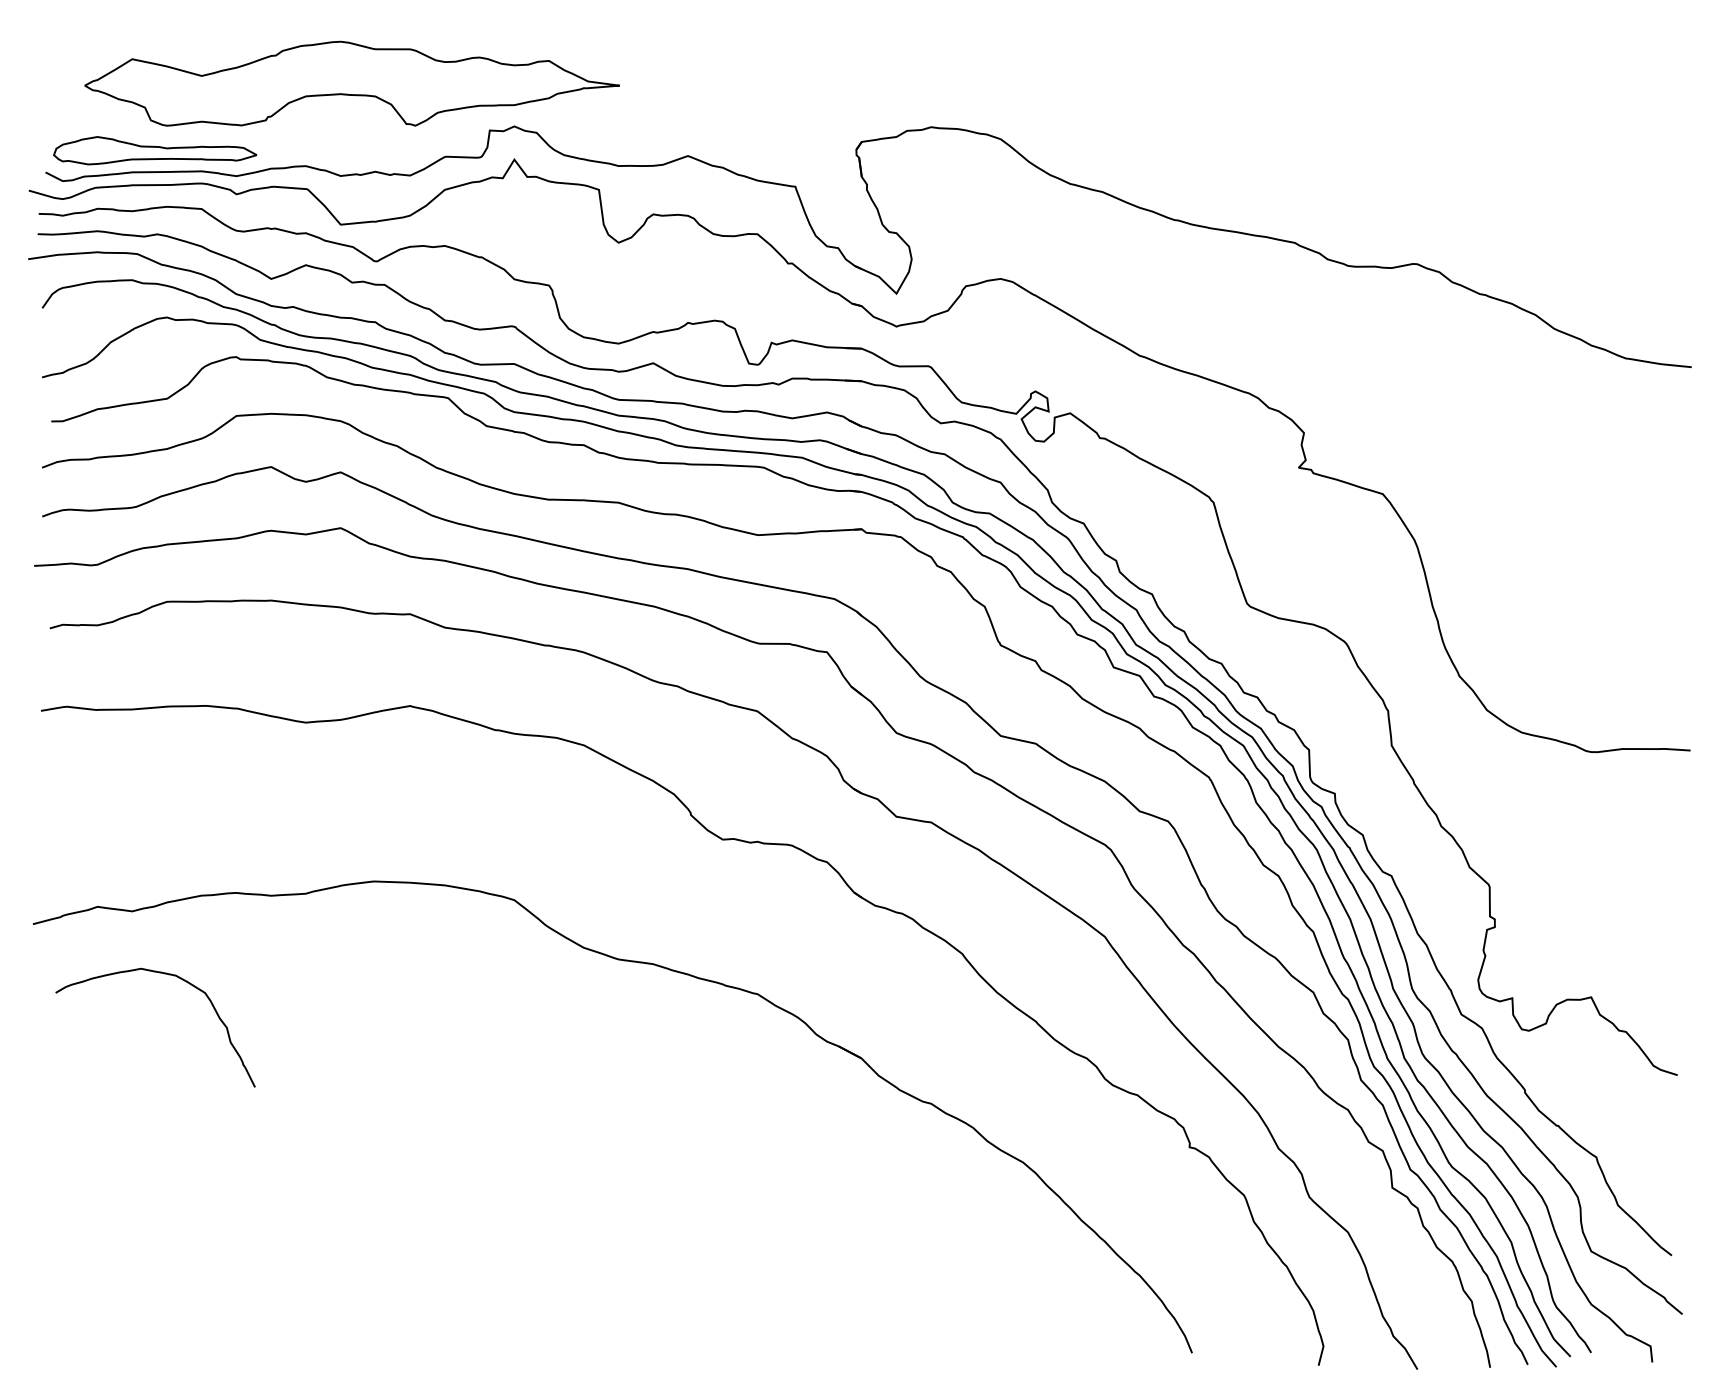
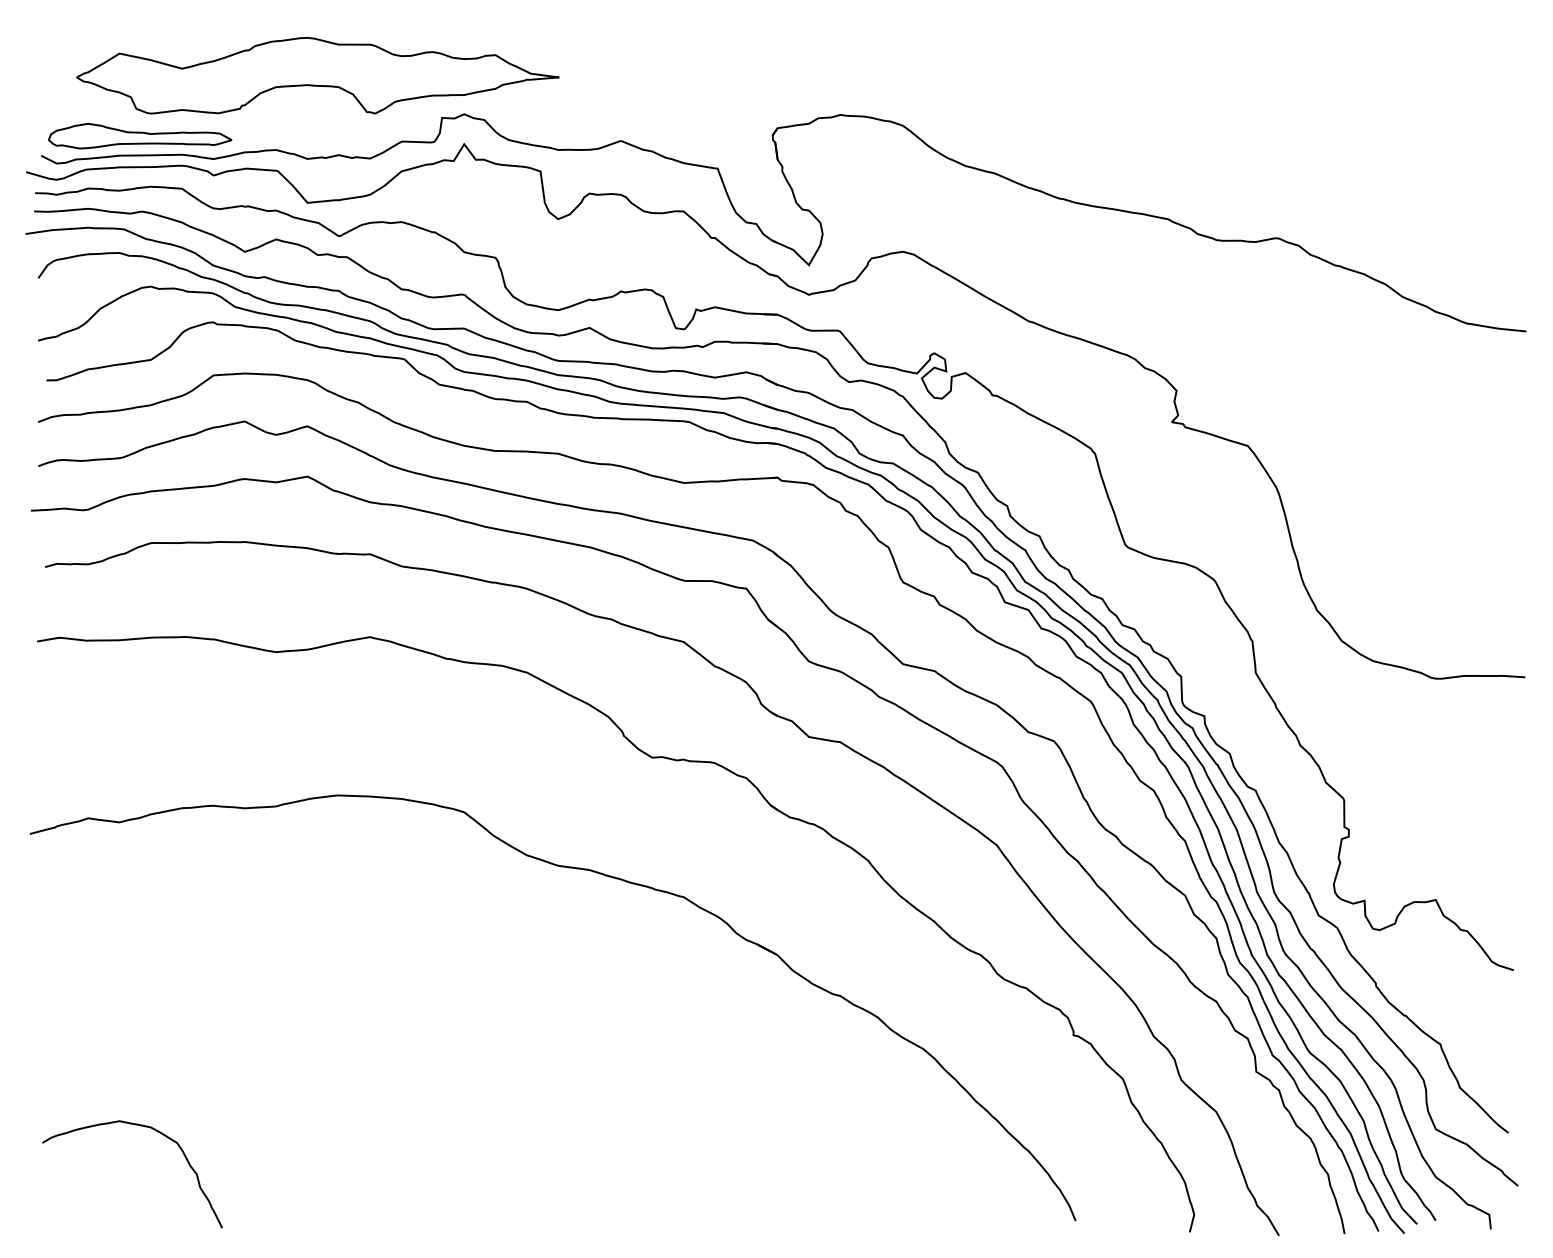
curve: (164, 974) -> (140, 1126), moved

